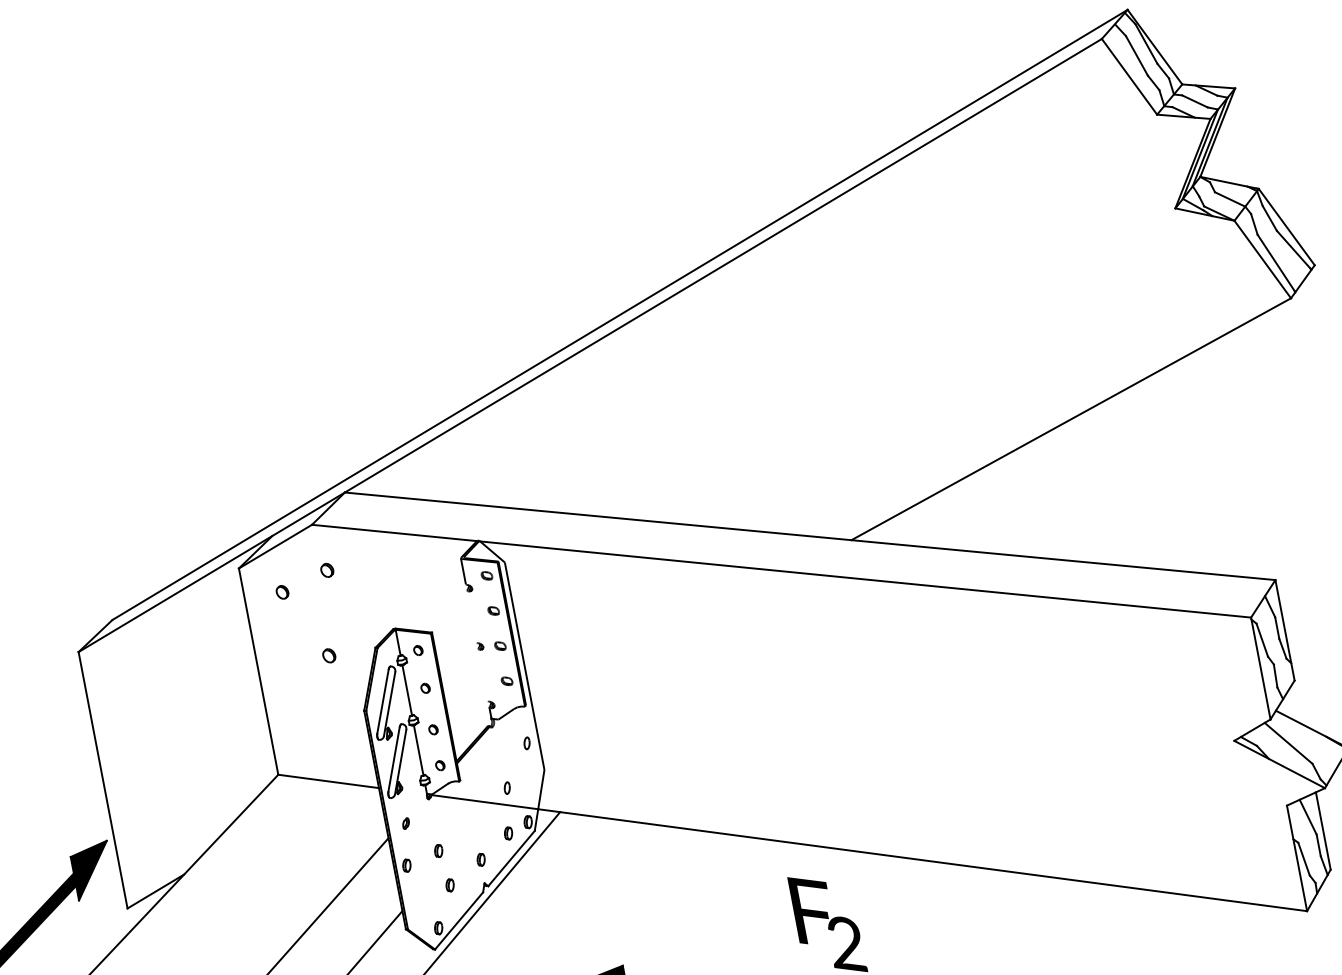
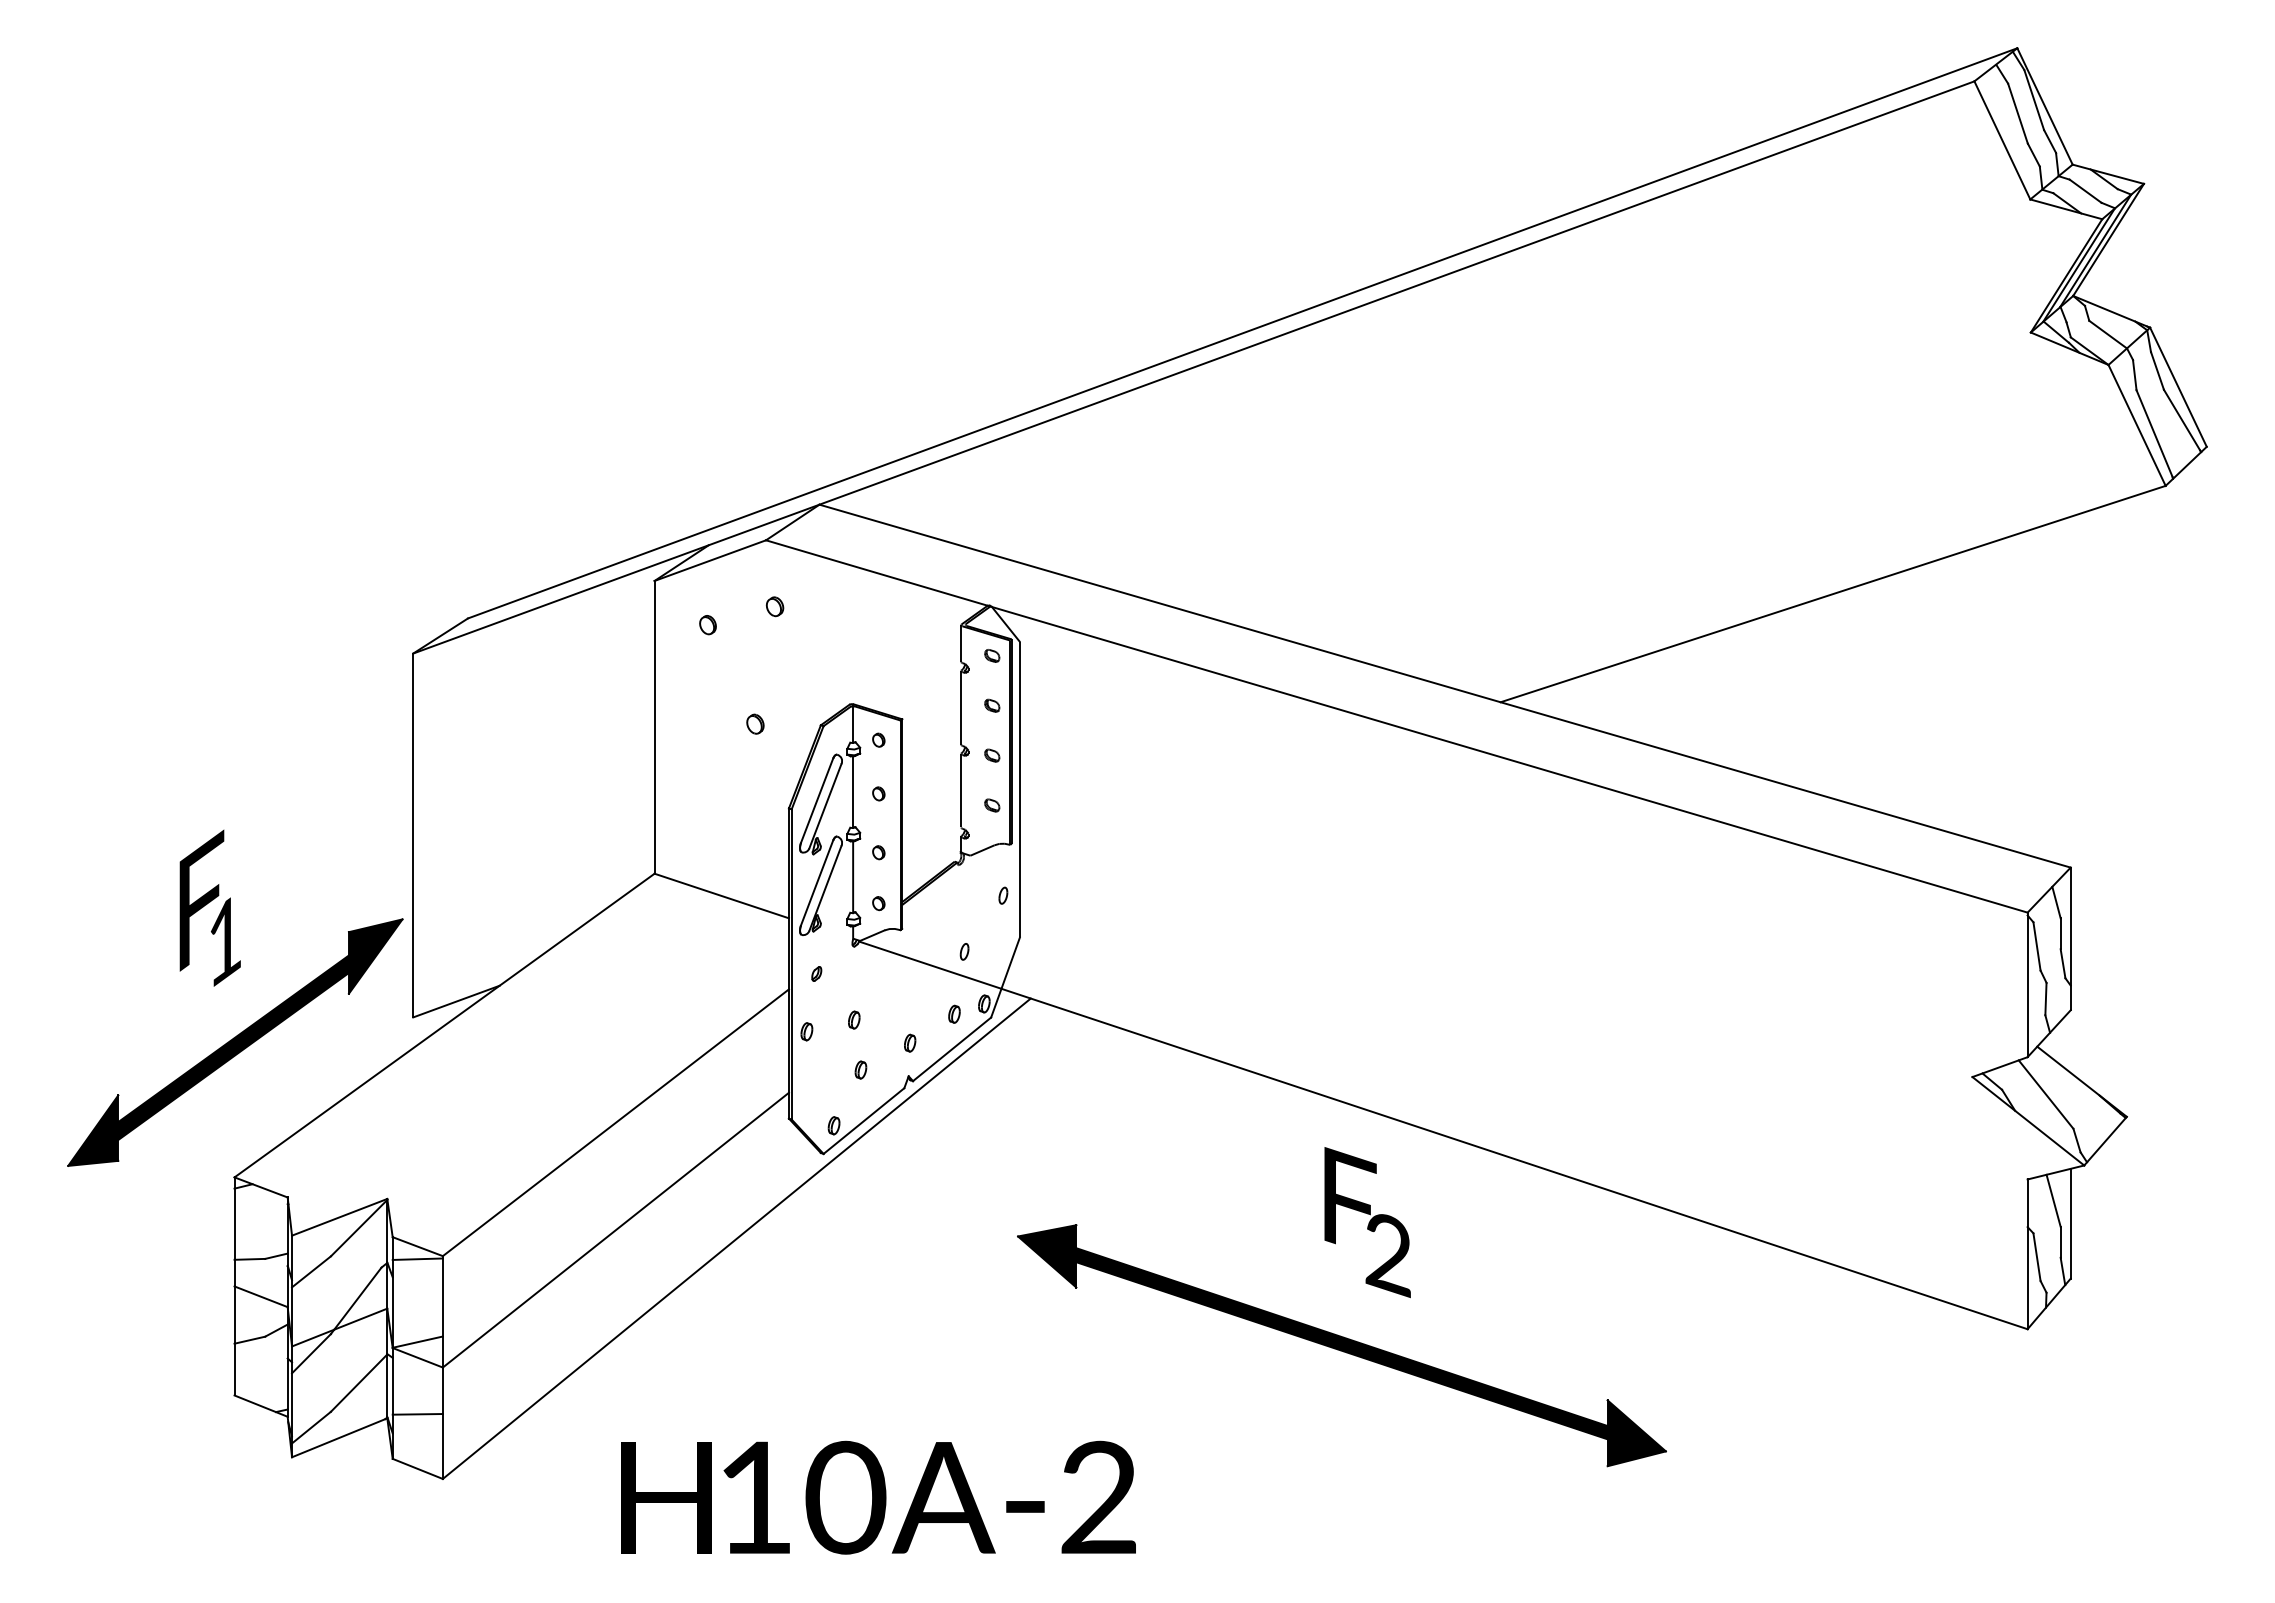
line: (472, 616) -> (961, 707), added
line: (483, 674) -> (961, 790), added

